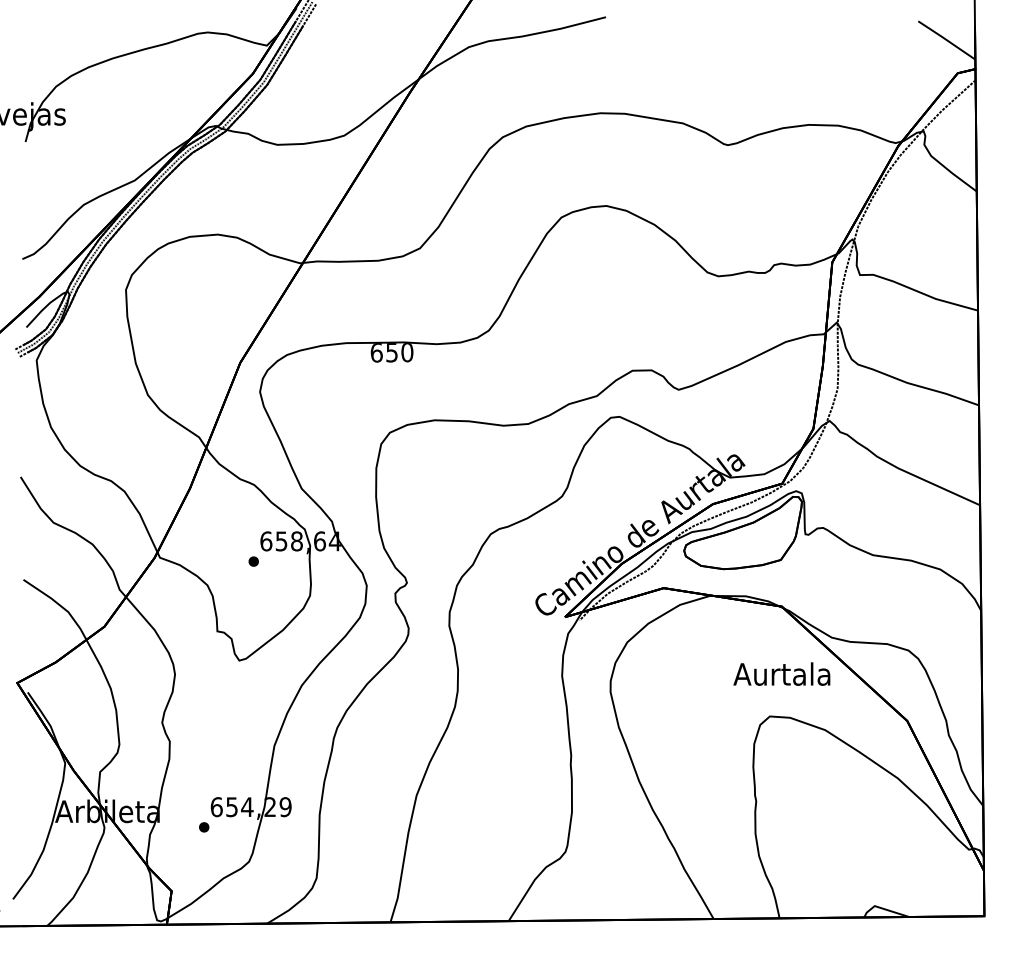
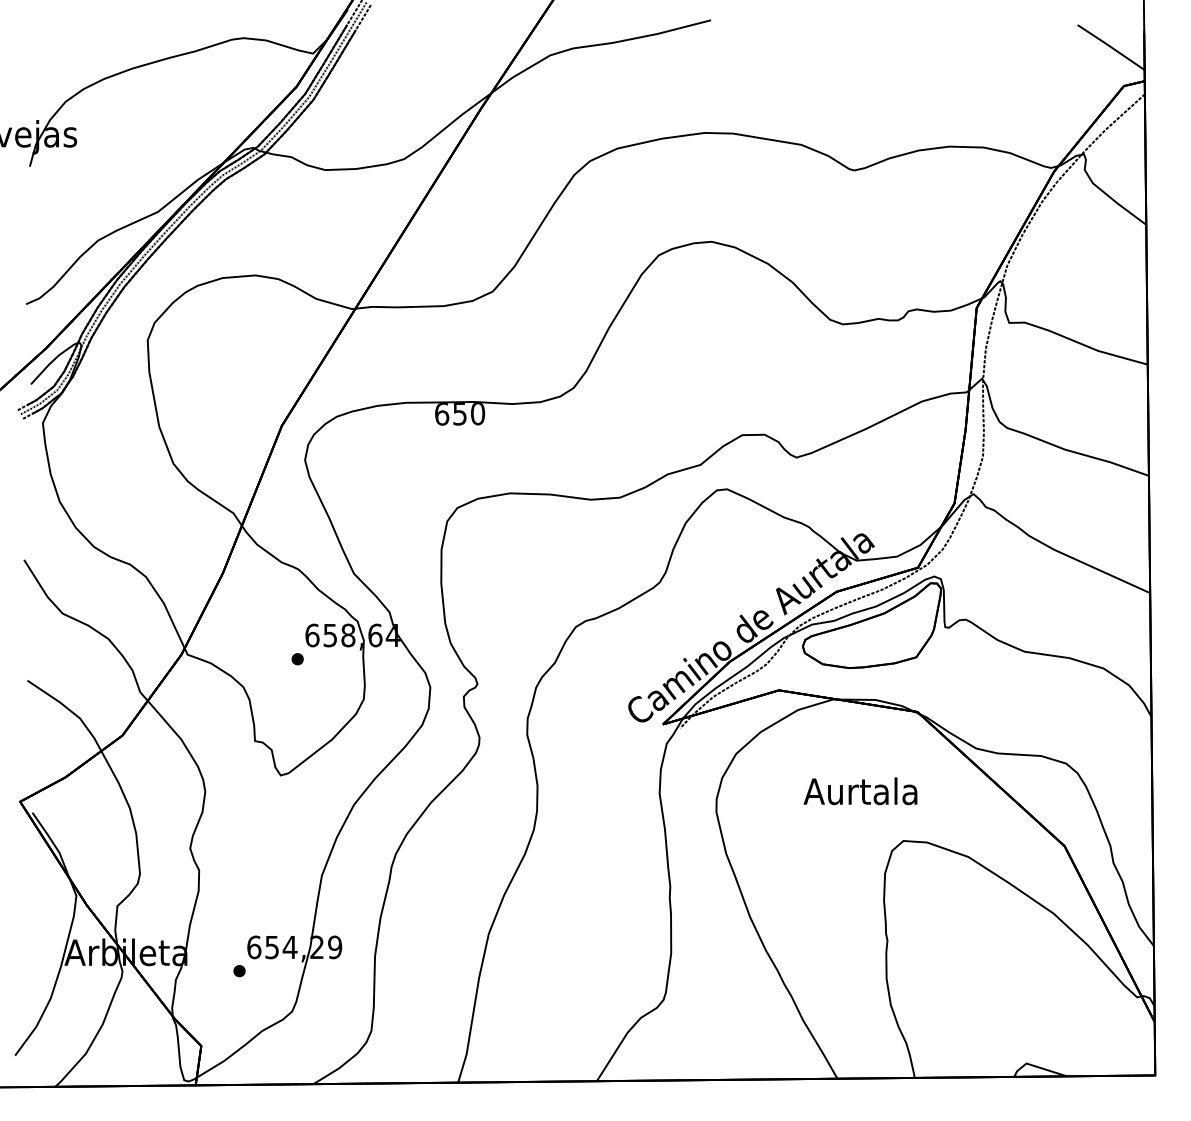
text: (781, 674) -> (860, 791), moved

